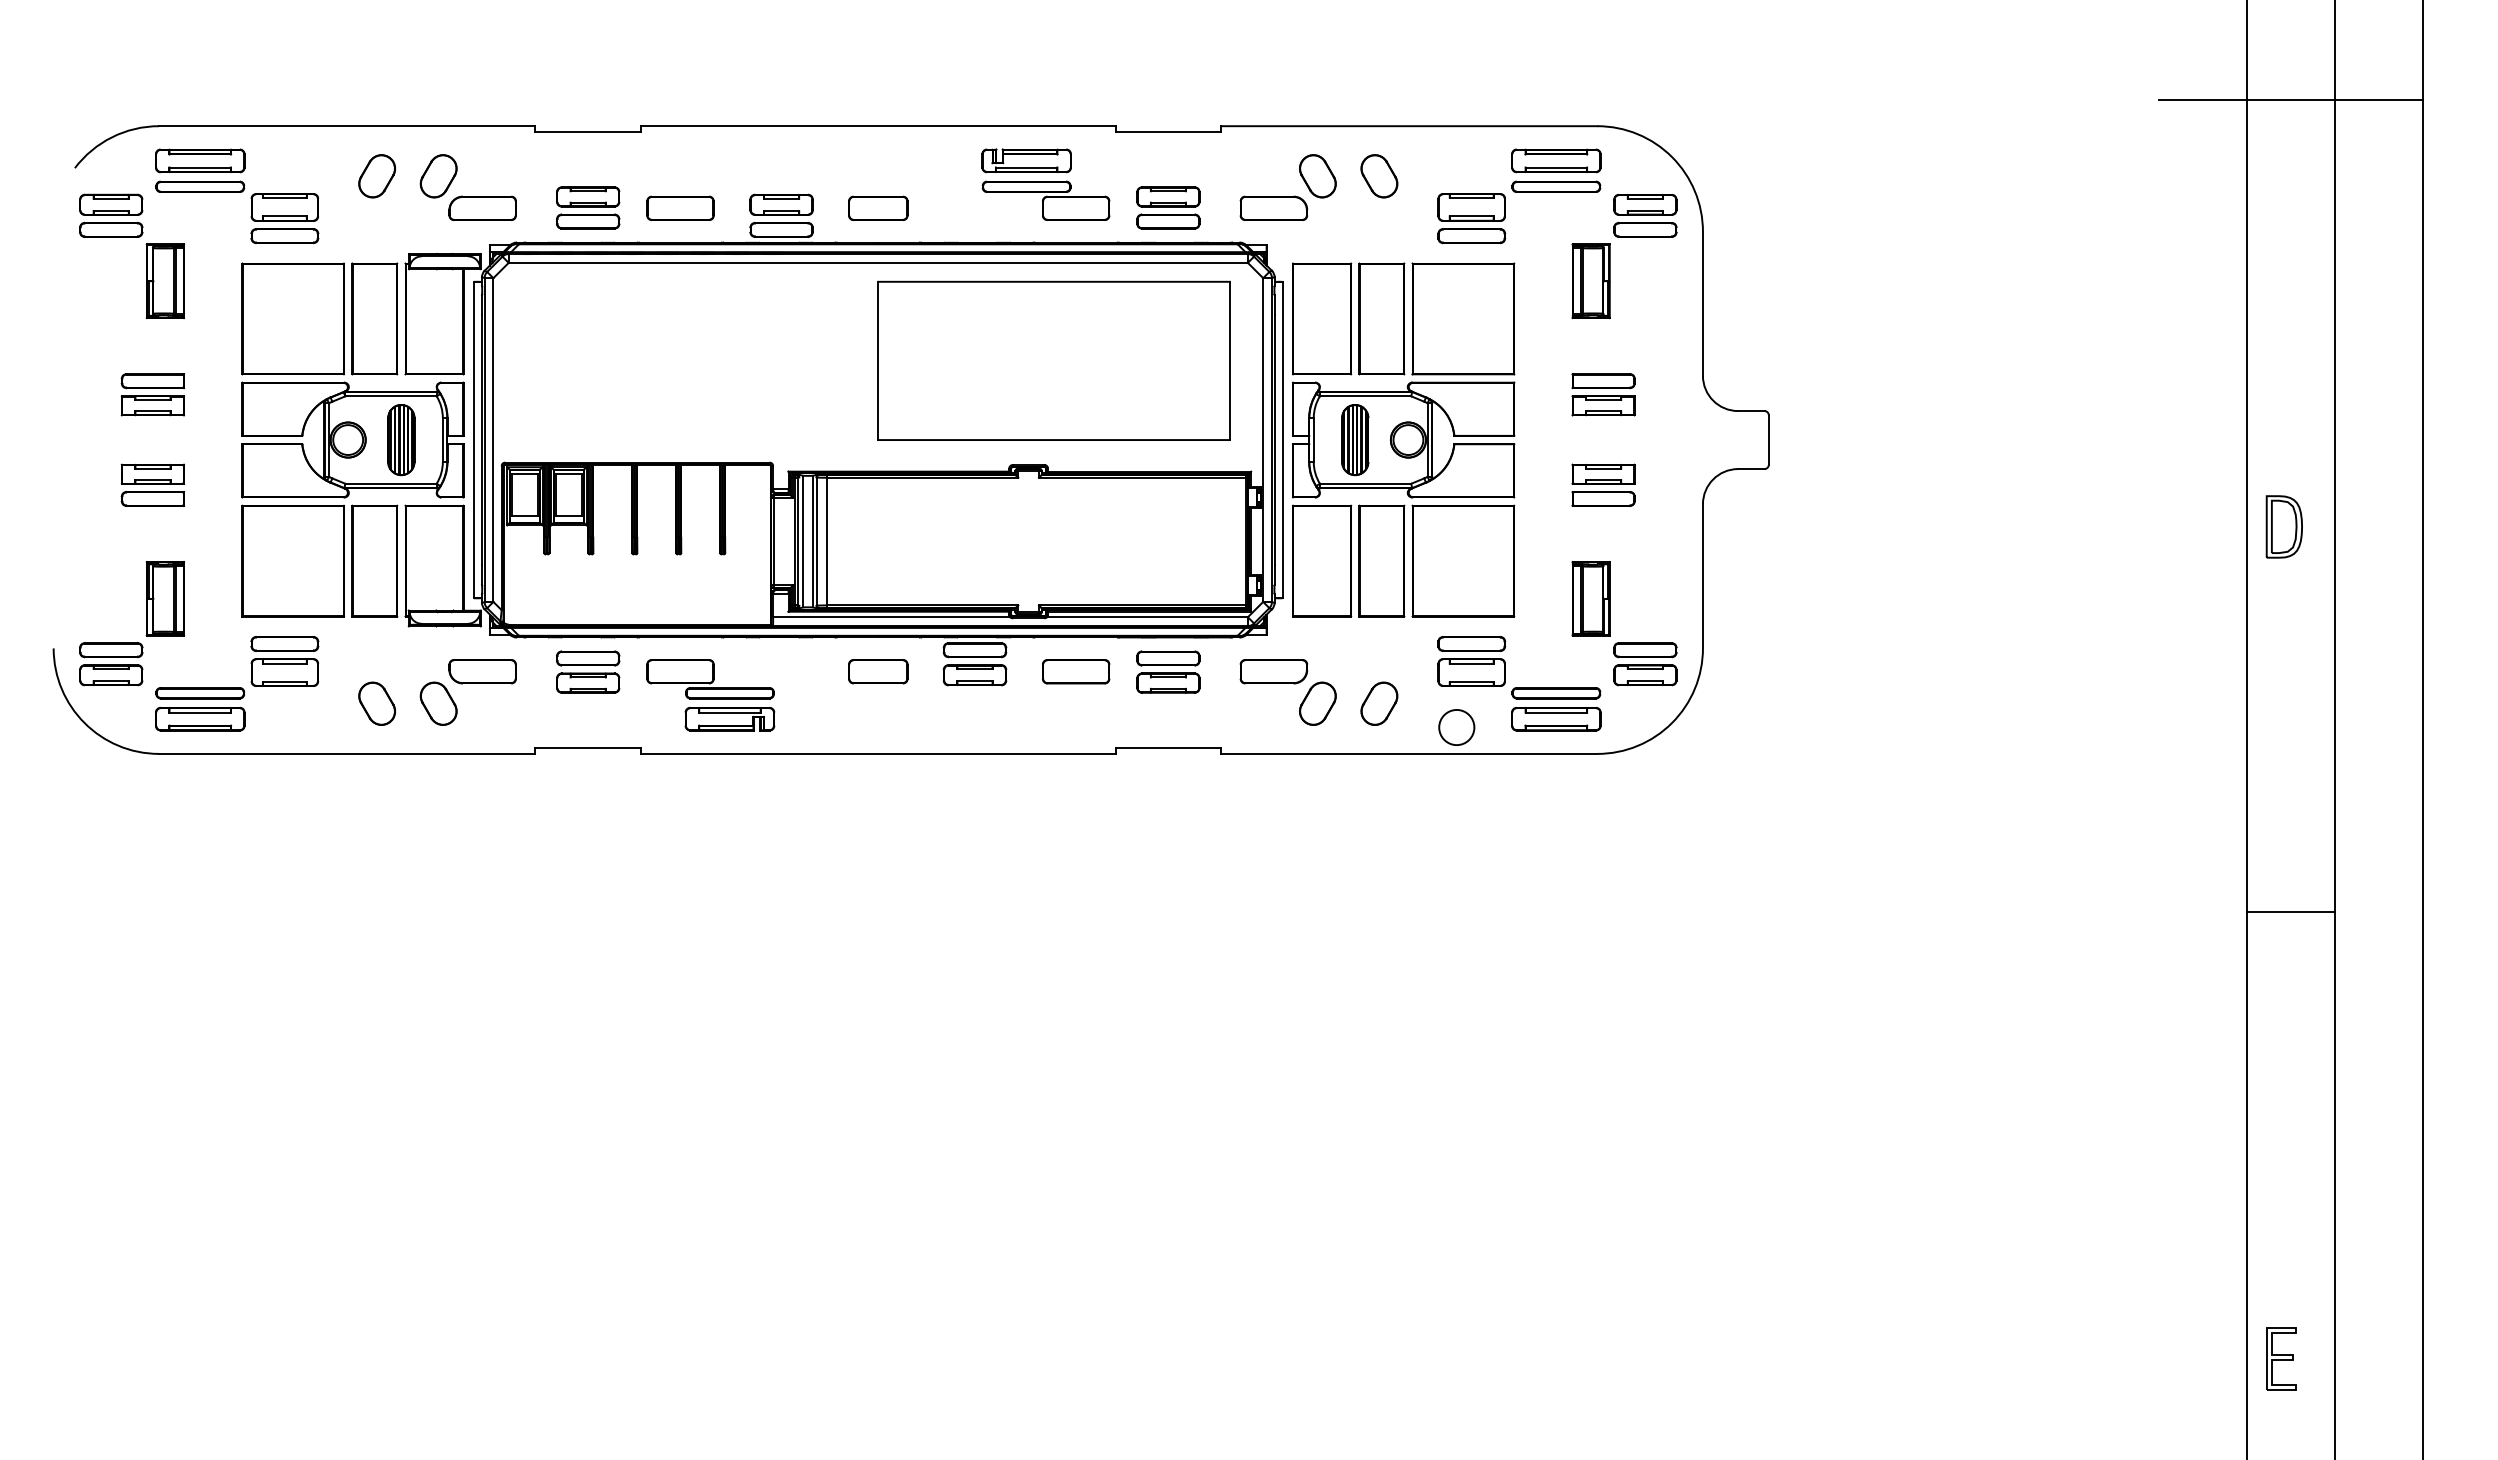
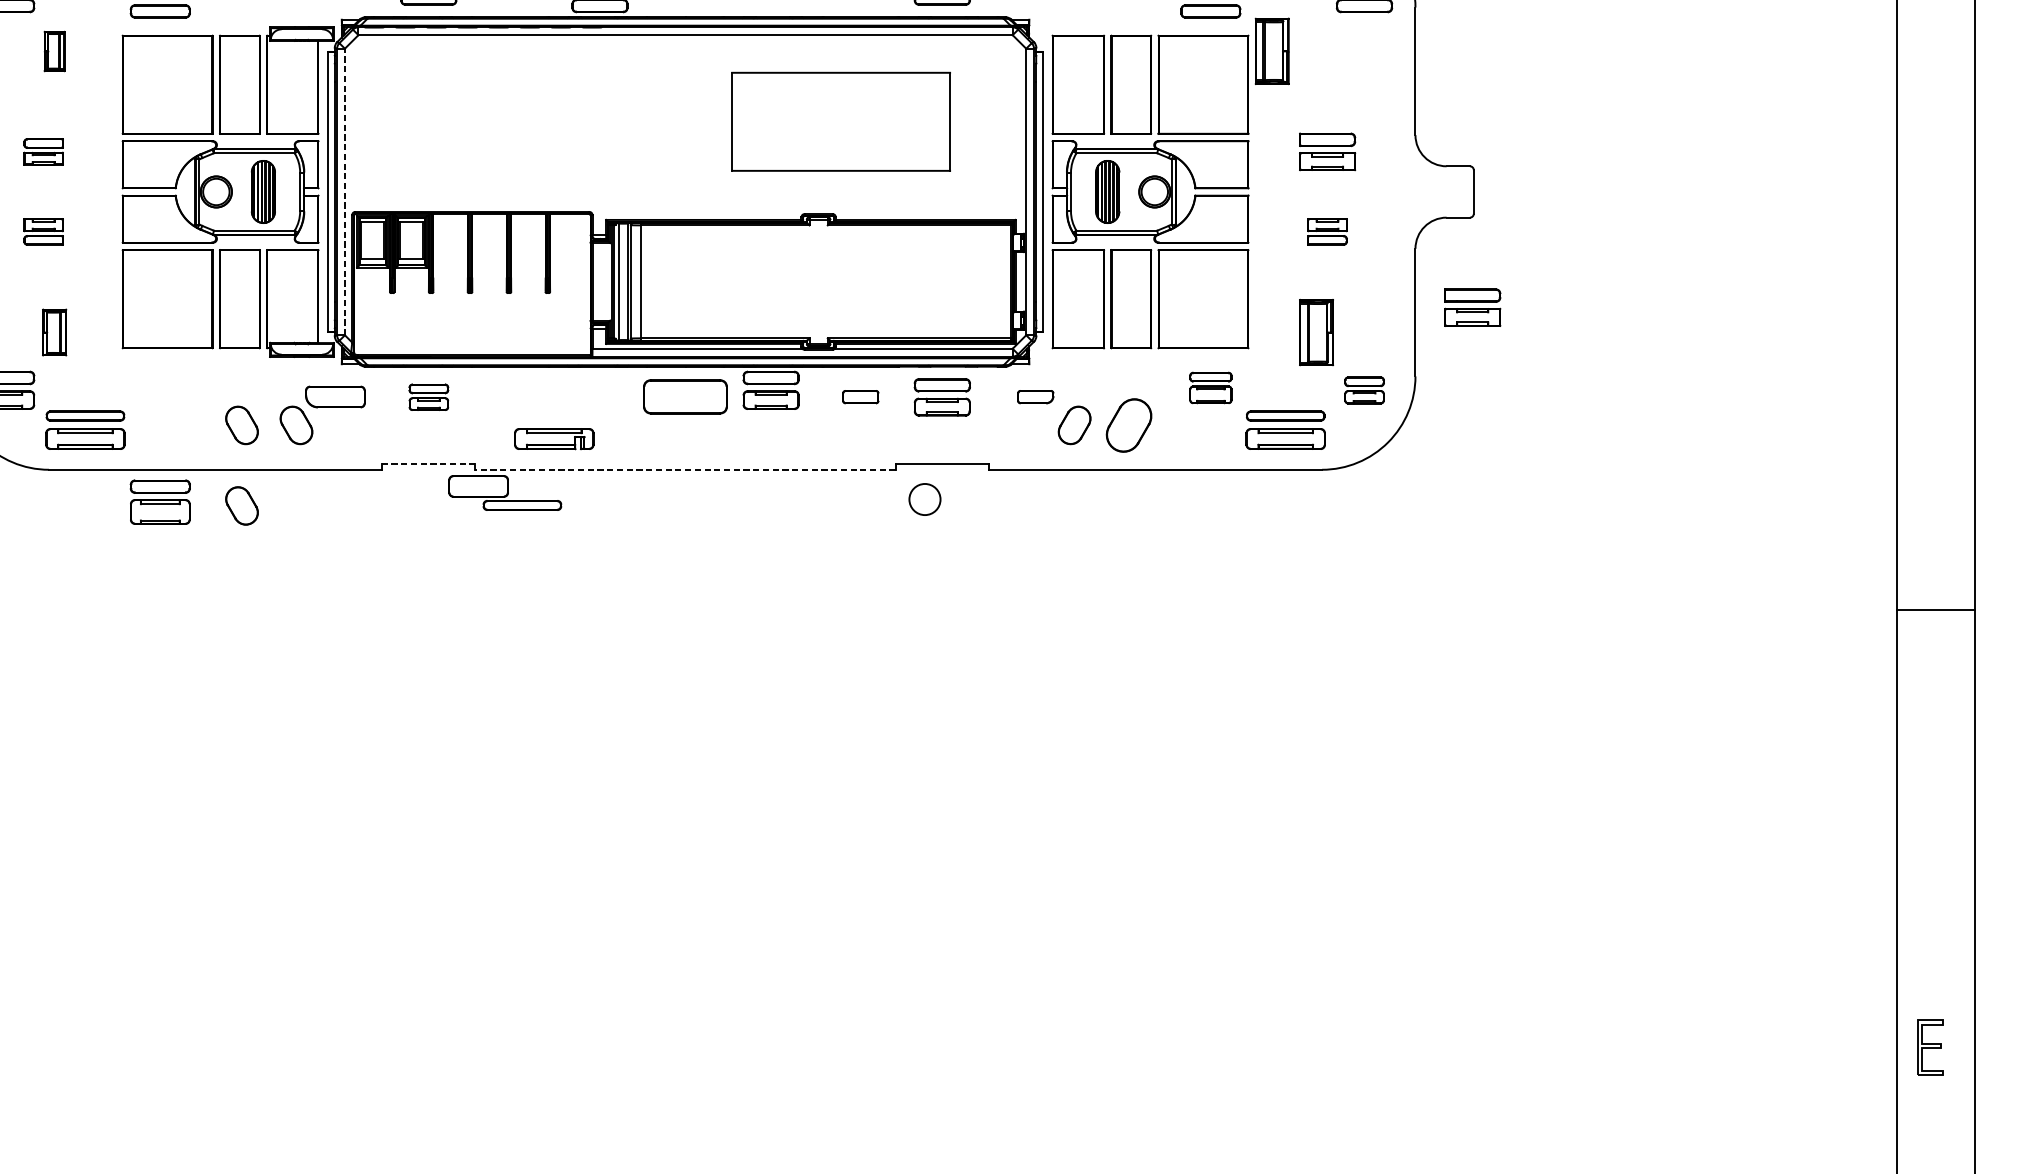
part: (165, 281) -> (54, 51), size x0.6
part: (1590, 281) -> (1271, 51), moved
part: (1053, 360) -> (840, 121), size x0.7
part: (152, 394) -> (43, 151), size x0.7
line: (493, 440) -> (344, 192), solid -> dashed
part: (152, 484) -> (43, 231), size x0.7
part: (1603, 484) -> (1327, 231), size x0.7
part: (2283, 526) -> (1929, 268), removed
part: (1767, 570) -> (1472, 307), added
part: (165, 598) -> (54, 332), size x0.7
part: (284, 661) -> (160, 502), moved
part: (1471, 661) -> (1210, 387), size x0.7
part: (1645, 664) -> (1364, 390), size x0.7
part: (588, 671) -> (429, 396), size x0.7
part: (878, 671) -> (685, 396), size x1.6
part: (1076, 671) -> (861, 396), size x0.6
part: (1273, 671) -> (1035, 396), size x0.6
part: (710, 679) -> (505, 493), moved
part: (1379, 703) -> (1129, 425), size x1.4
circle: (1456, 727) -> (924, 499), moved
line: (588, 747) -> (429, 464), solid -> dashed
line: (877, 753) -> (684, 469), solid -> dashed
part: (376, 794) -> (241, 505), added
part: (2281, 1358) -> (1930, 1047), moved

